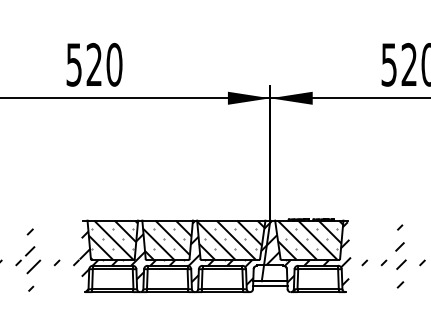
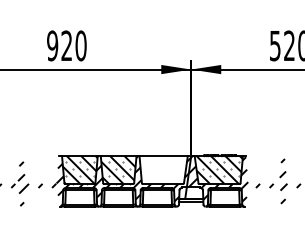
text: (74, 64) -> (52, 45), 520 -> 920
hatch: (230, 240) -> (163, 170), removed

